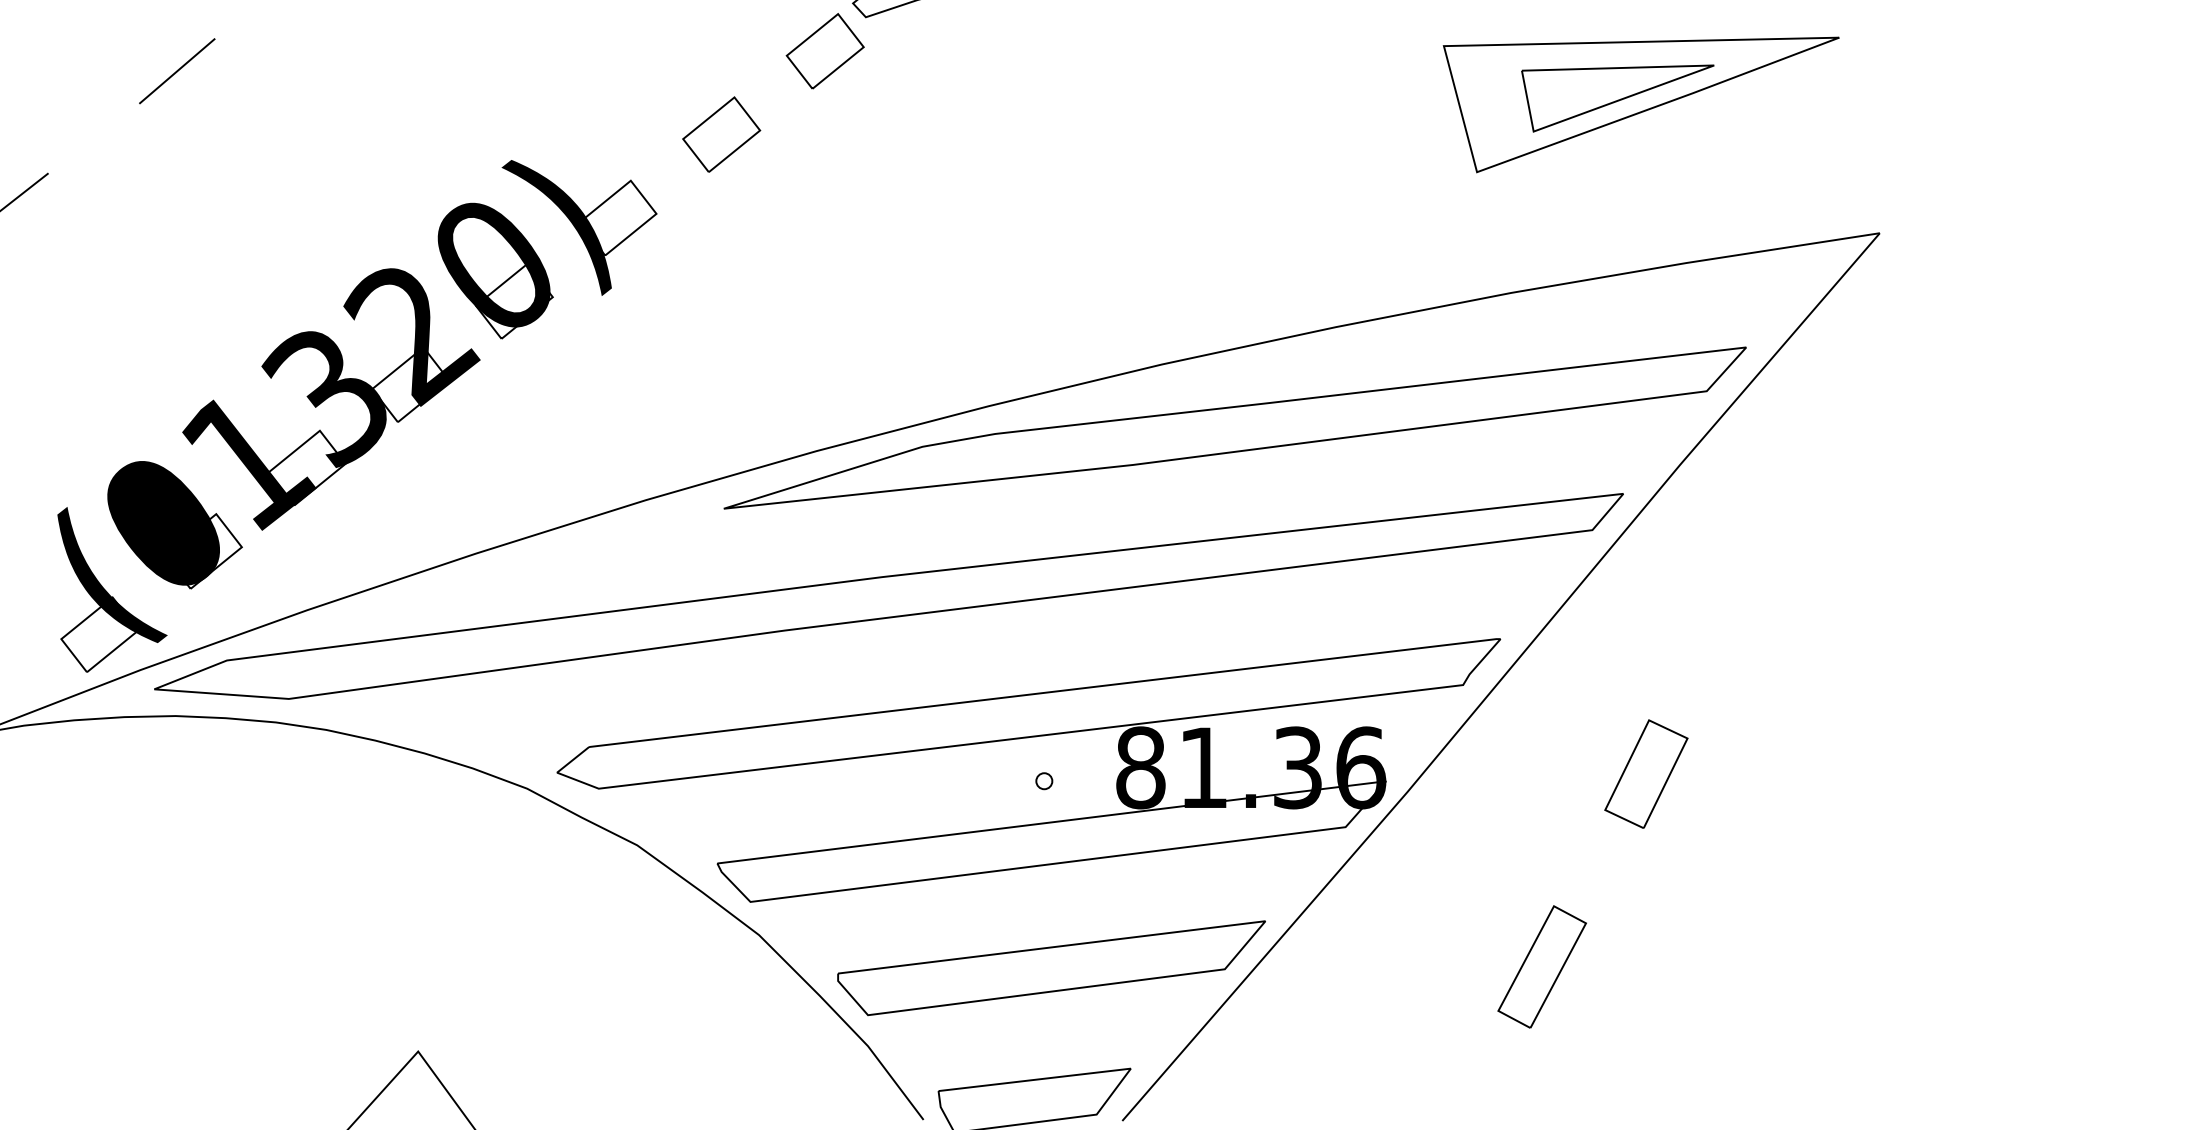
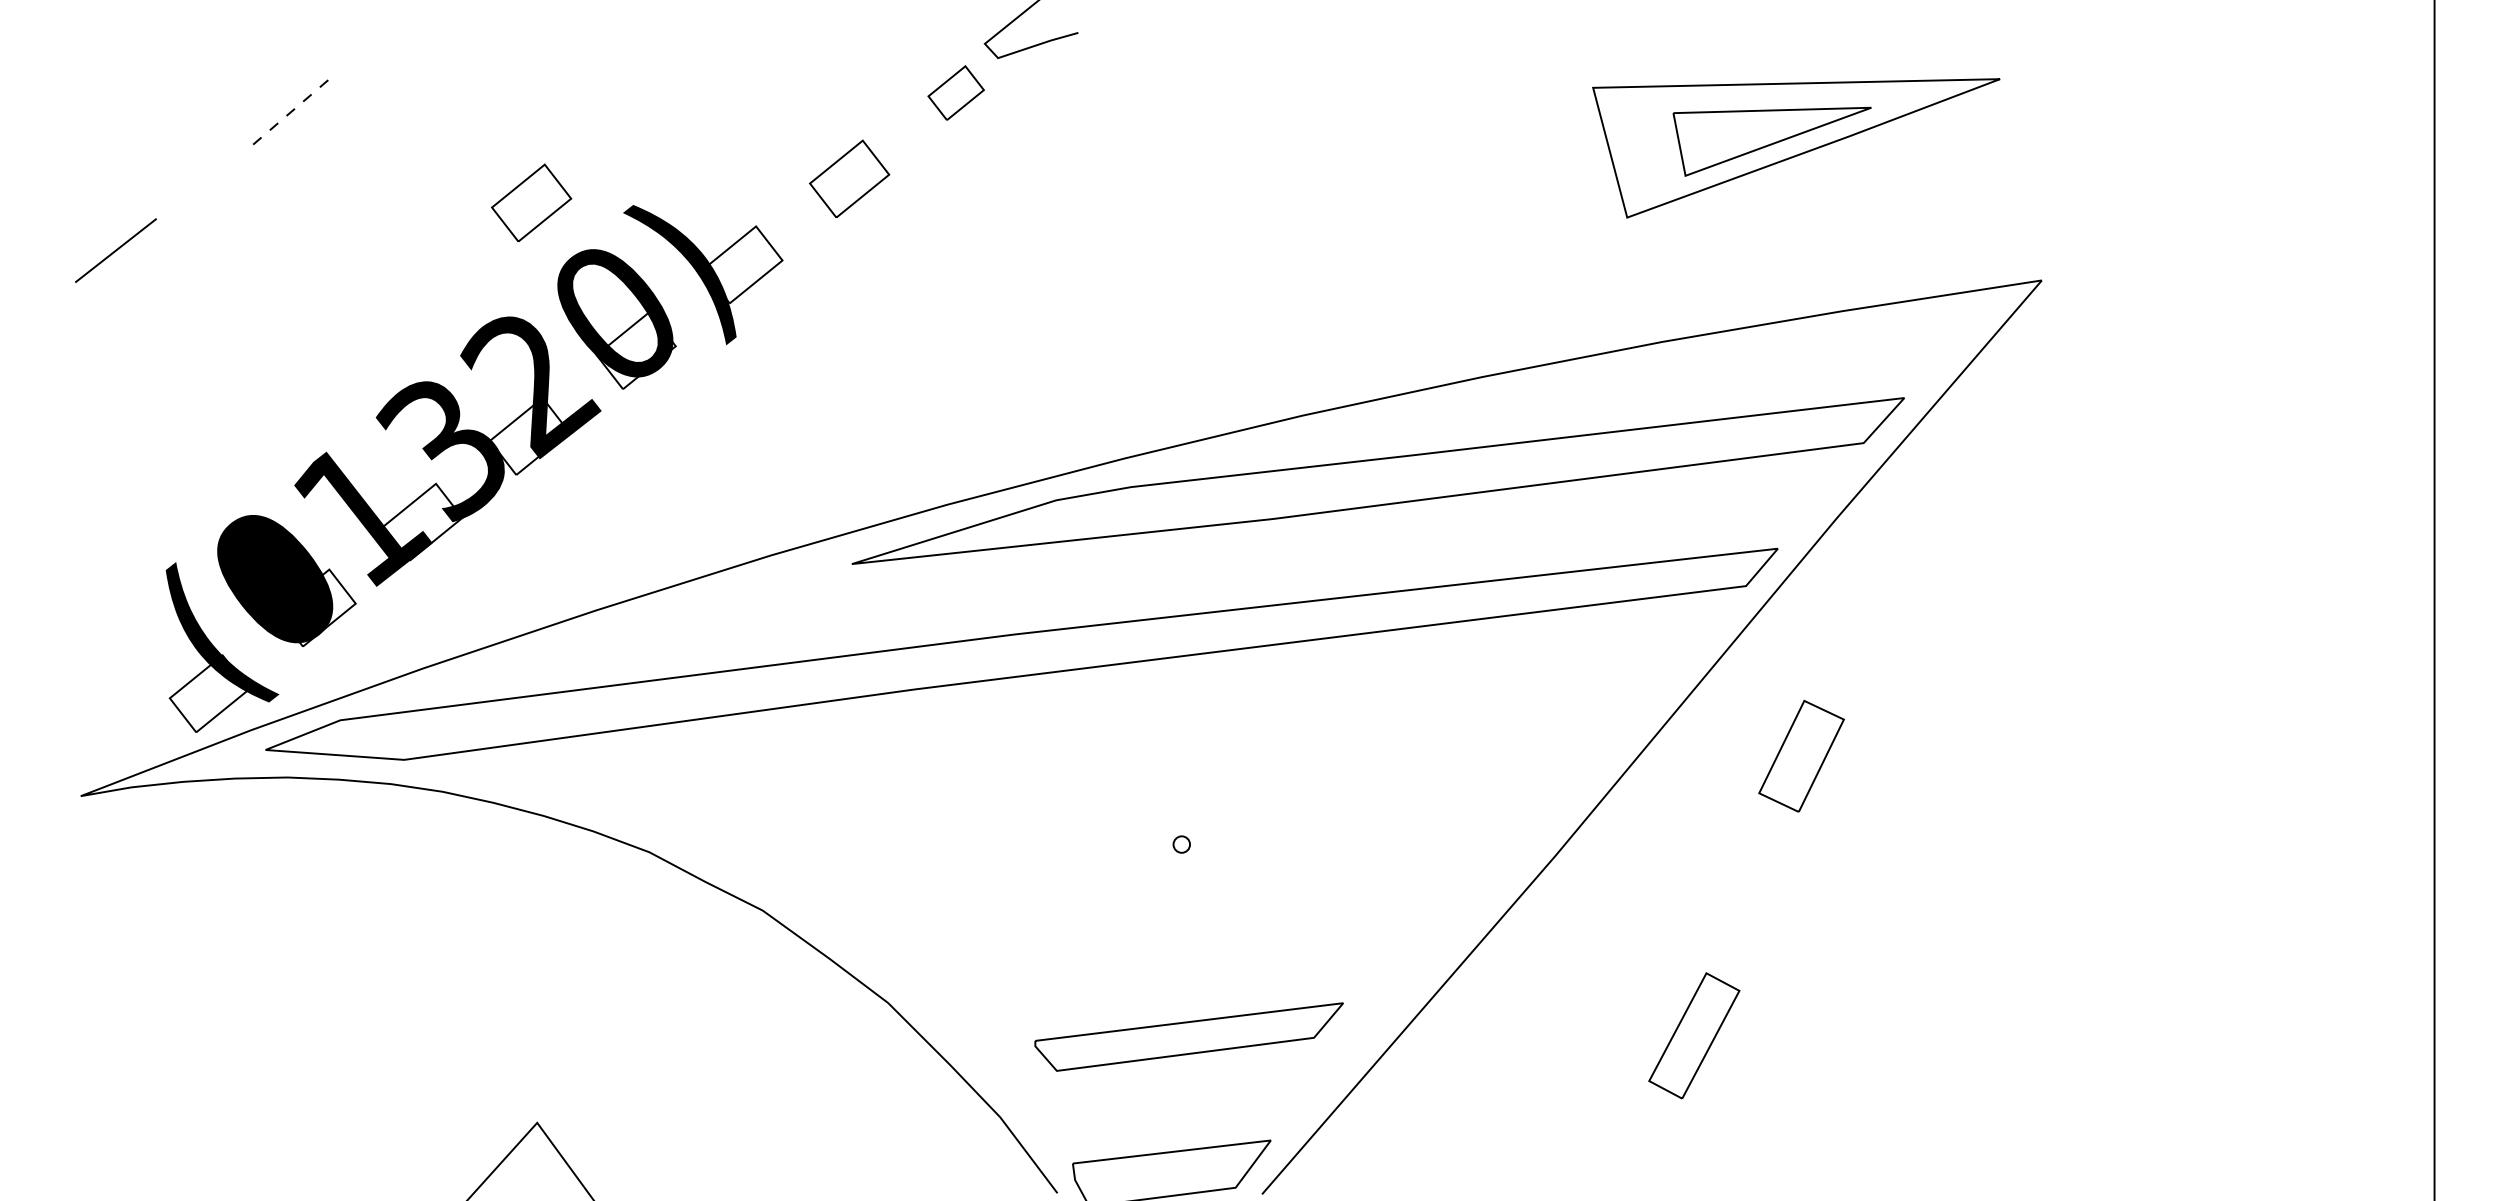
part: (824, 50) -> (955, 92), size x0.7
line: (176, 72) -> (288, 114), solid -> dashed
part: (412, 157) -> (531, 202), added
part: (1020, 739) -> (1157, 801), removed
part: (1646, 773) -> (1801, 755), moved
part: (1050, 967) -> (1188, 1036), size x0.7

